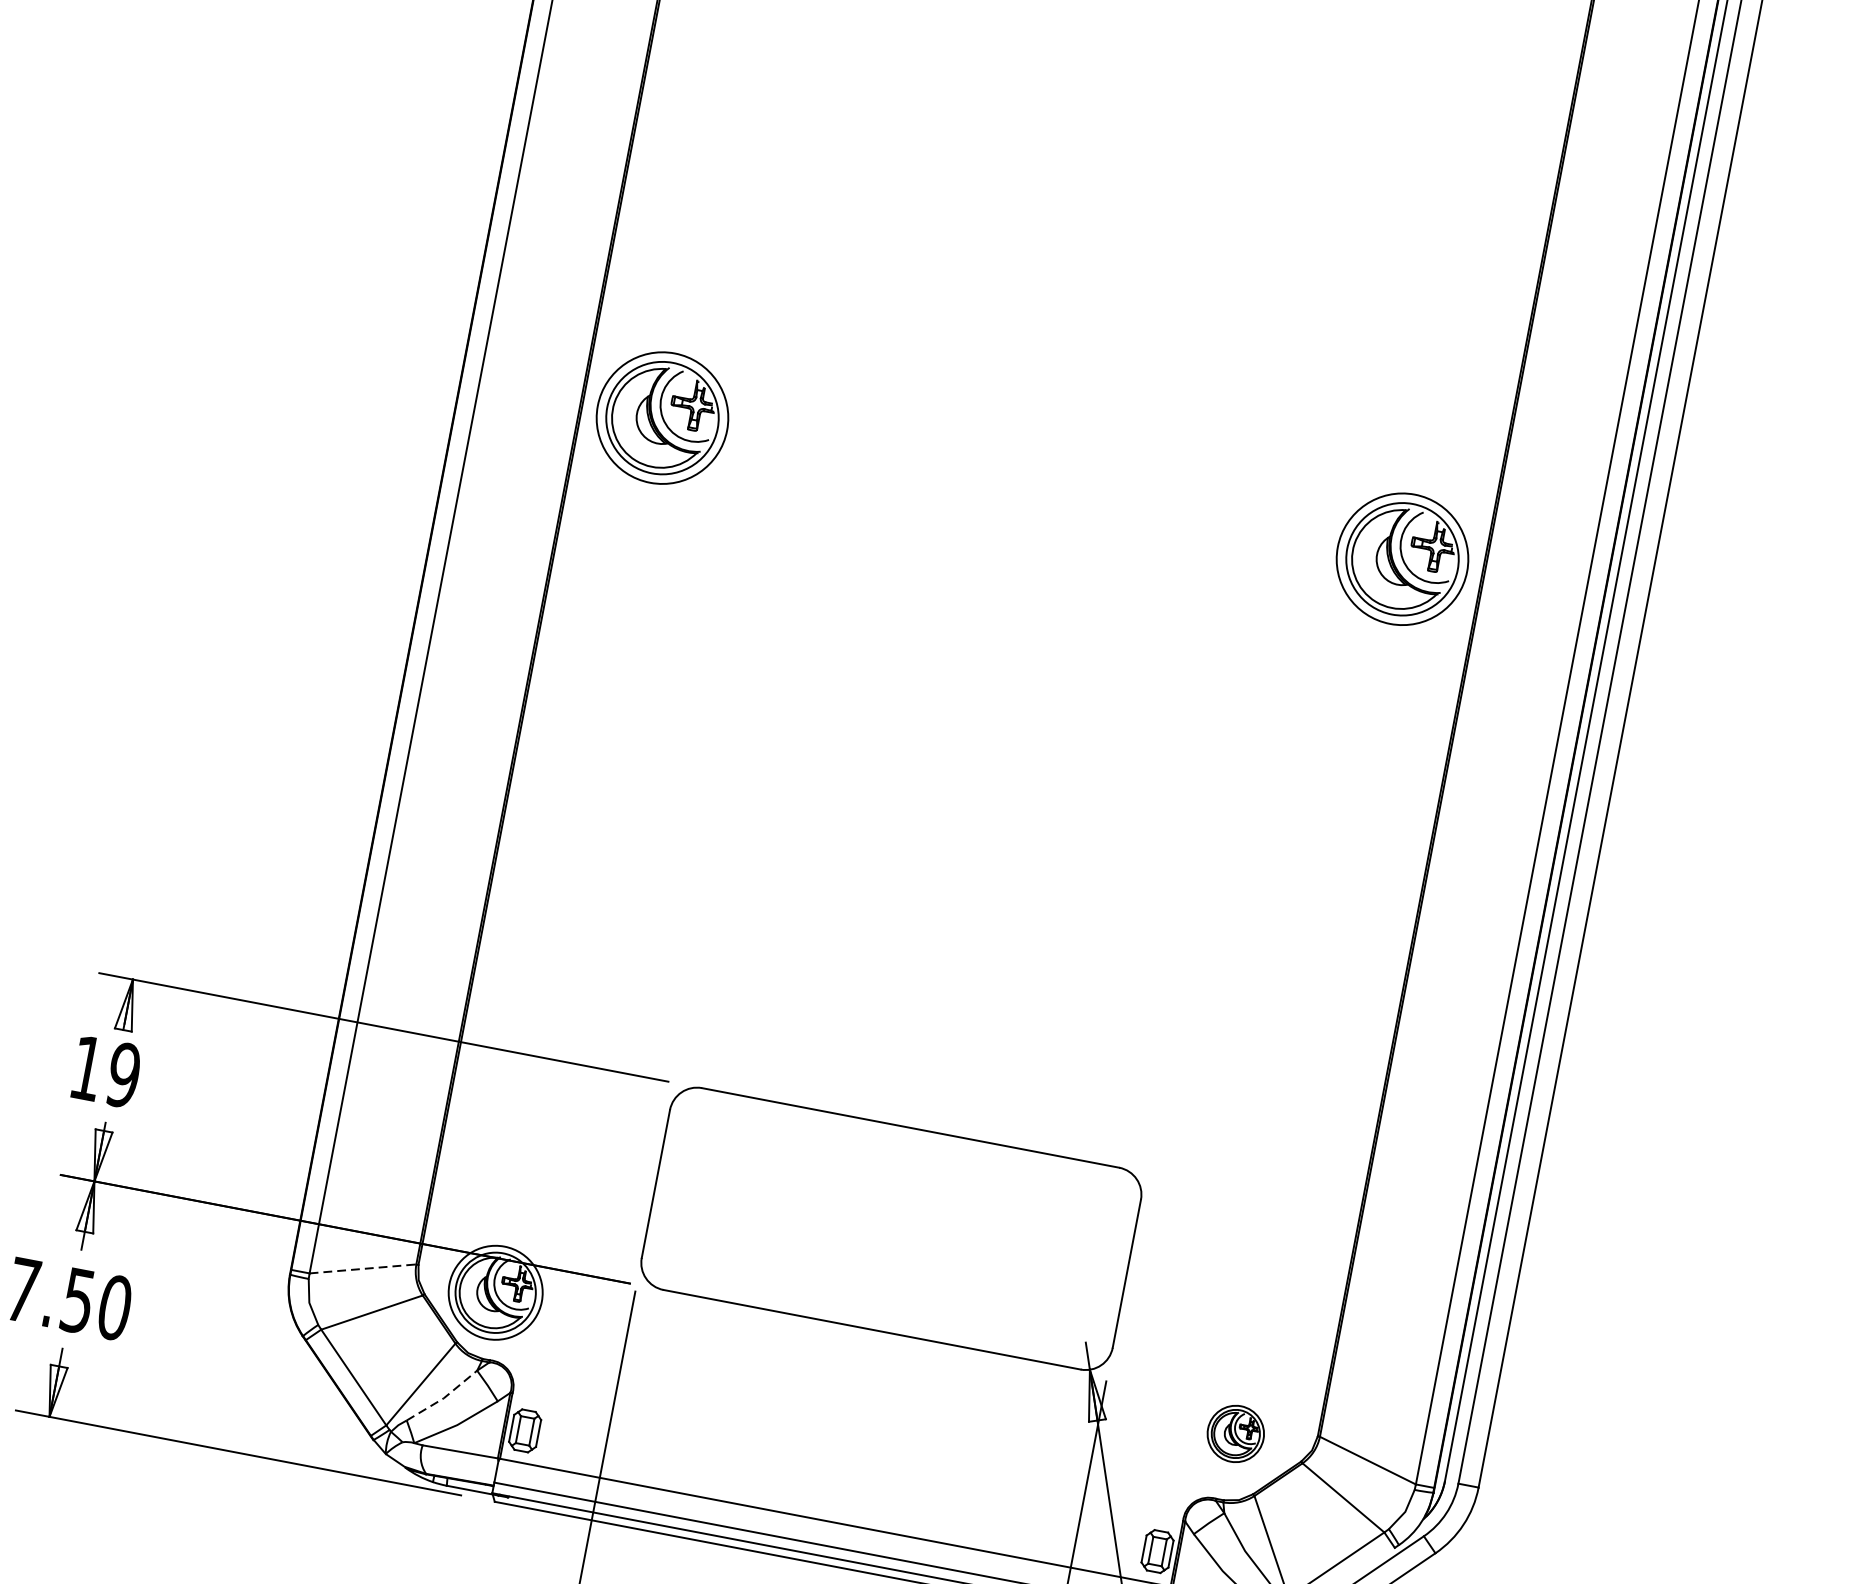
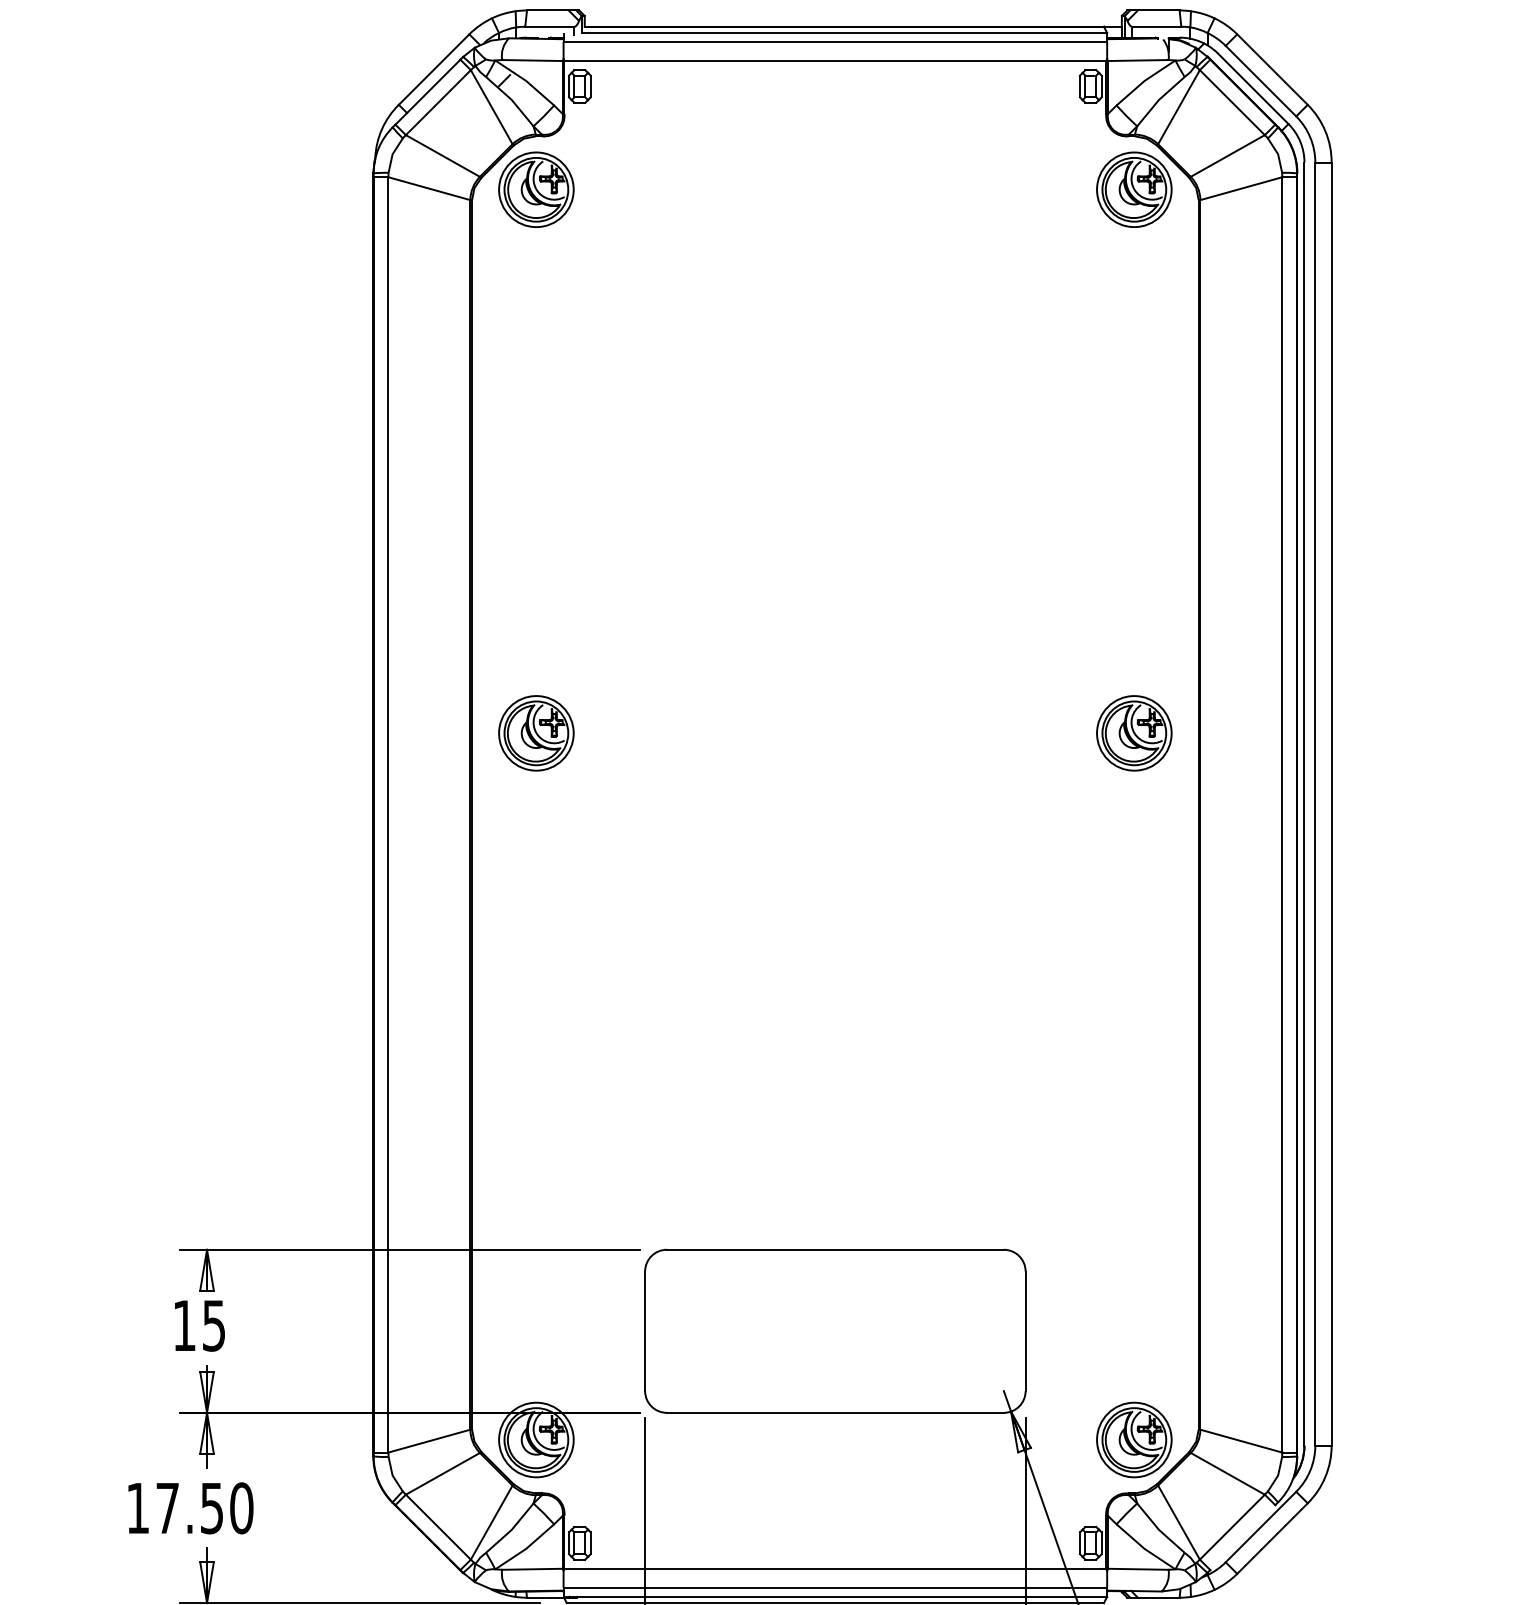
part: (662, 418) -> (536, 733), size x0.71
part: (1402, 559) -> (1134, 733), size x0.71
text: (123, 1074) -> (213, 1325), 19 -> 15
line: (363, 1269) -> (429, 1441), dashed -> solid
line: (443, 1397) -> (511, 1529), dashed -> solid
part: (1236, 1433) -> (1134, 1439), size x1.67

